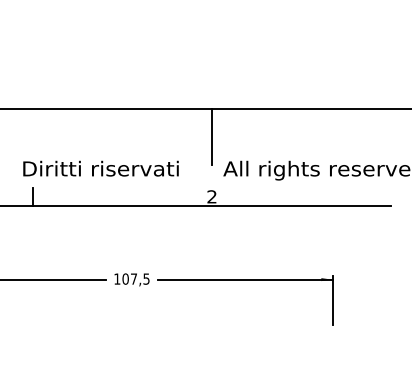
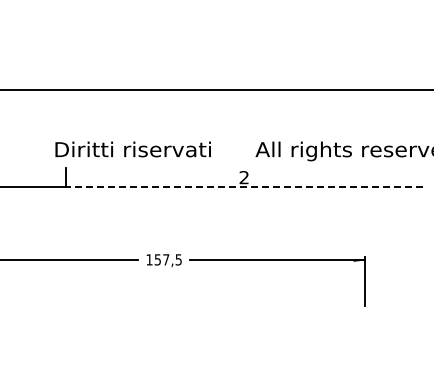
line: (212, 136) -> (244, 117), removed
line: (212, 205) -> (244, 186), solid -> dashed
text: (125, 278) -> (157, 259), 107,5 -> 157,5

